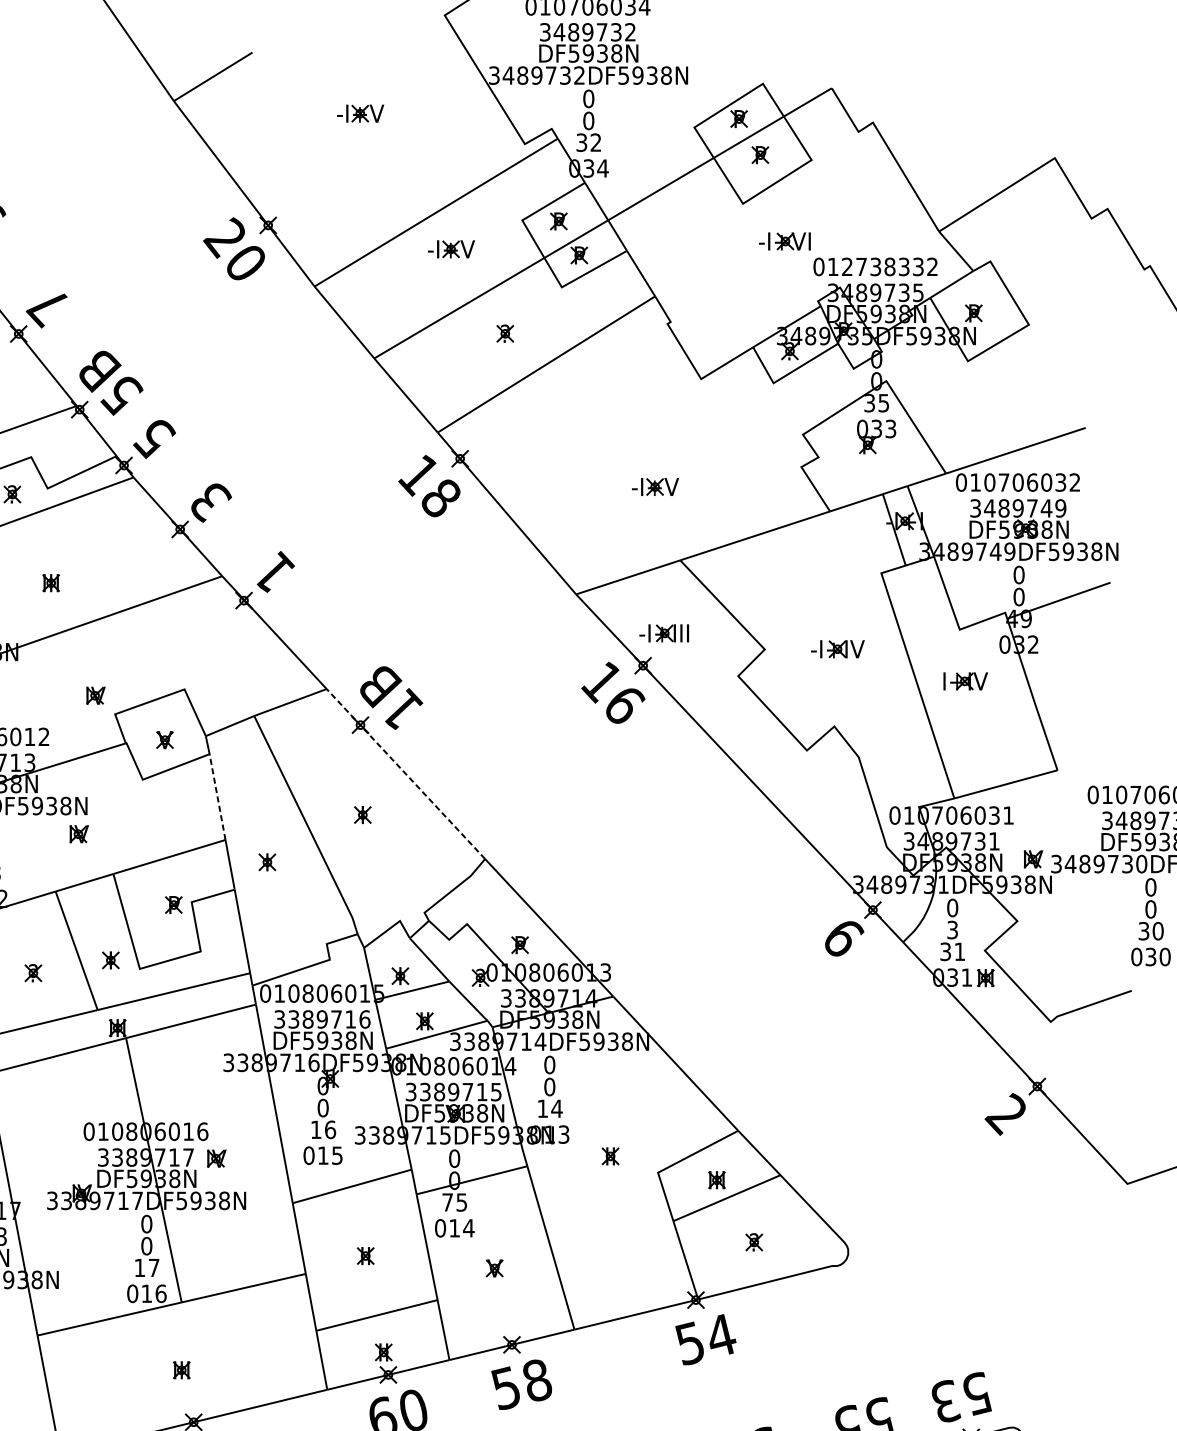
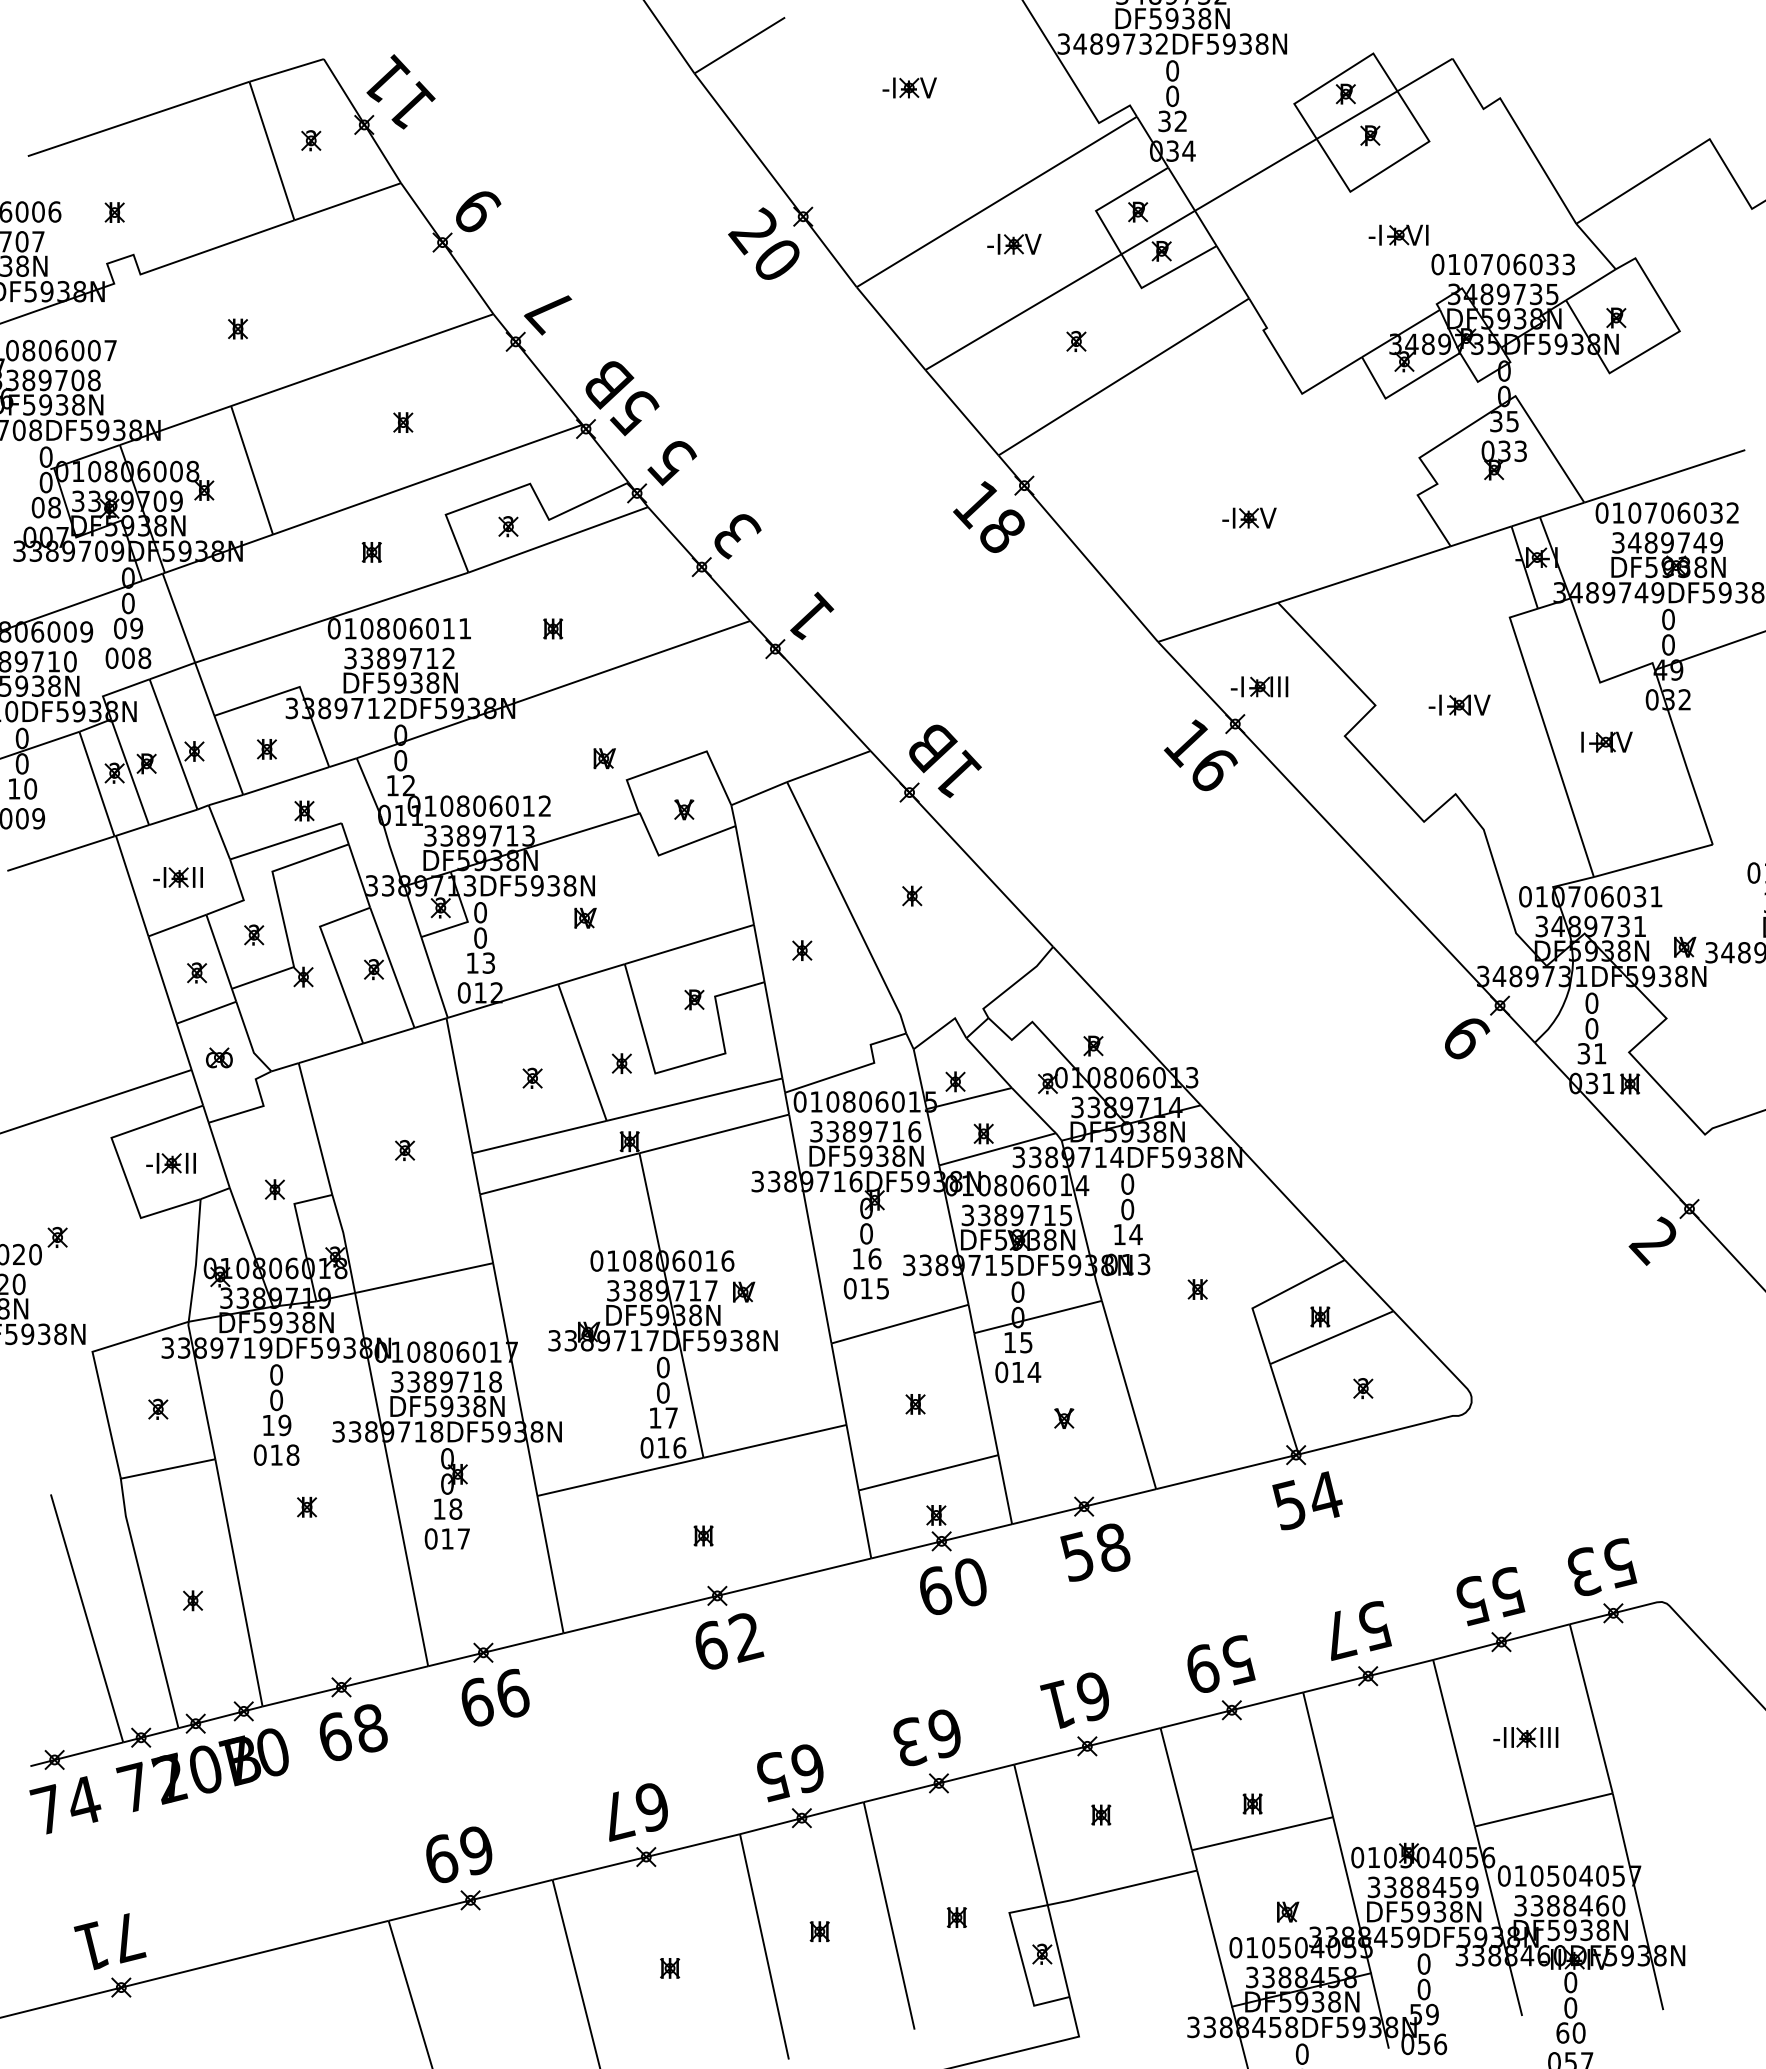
text: (889, 266) -> (1519, 264), 012738332 -> 010706033
line: (405, 773) -> (961, 848), dashed -> solid
line: (217, 796) -> (744, 874), dashed -> solid
text: (952, 929) -> (1591, 1028), 3 -> 0
text: (447, 1202) -> (1009, 1342), 75 -> 15

